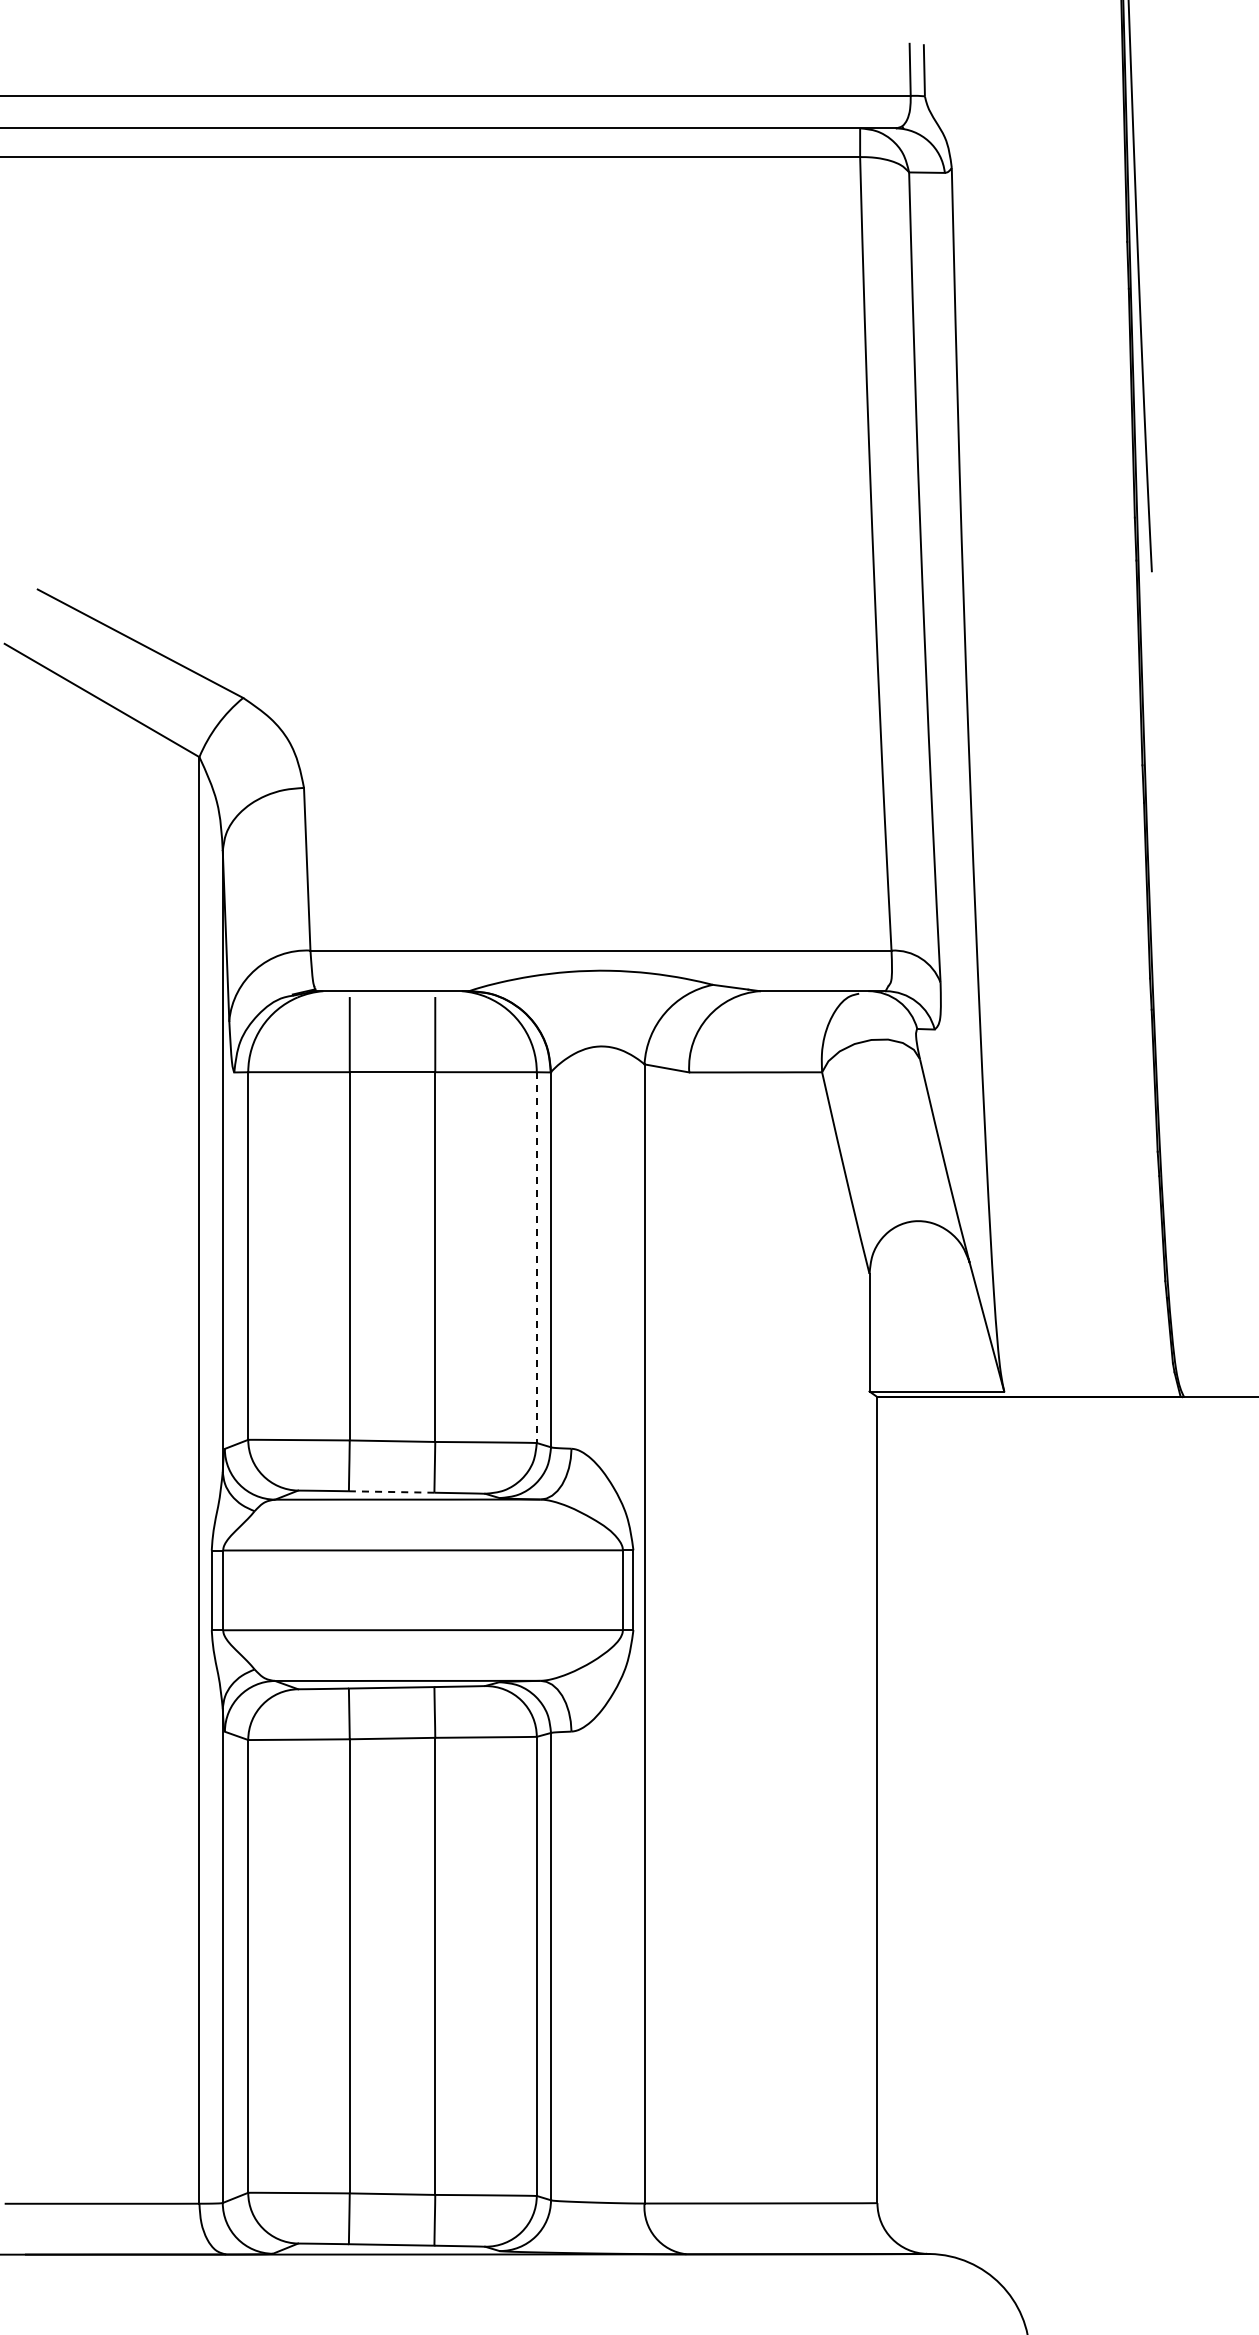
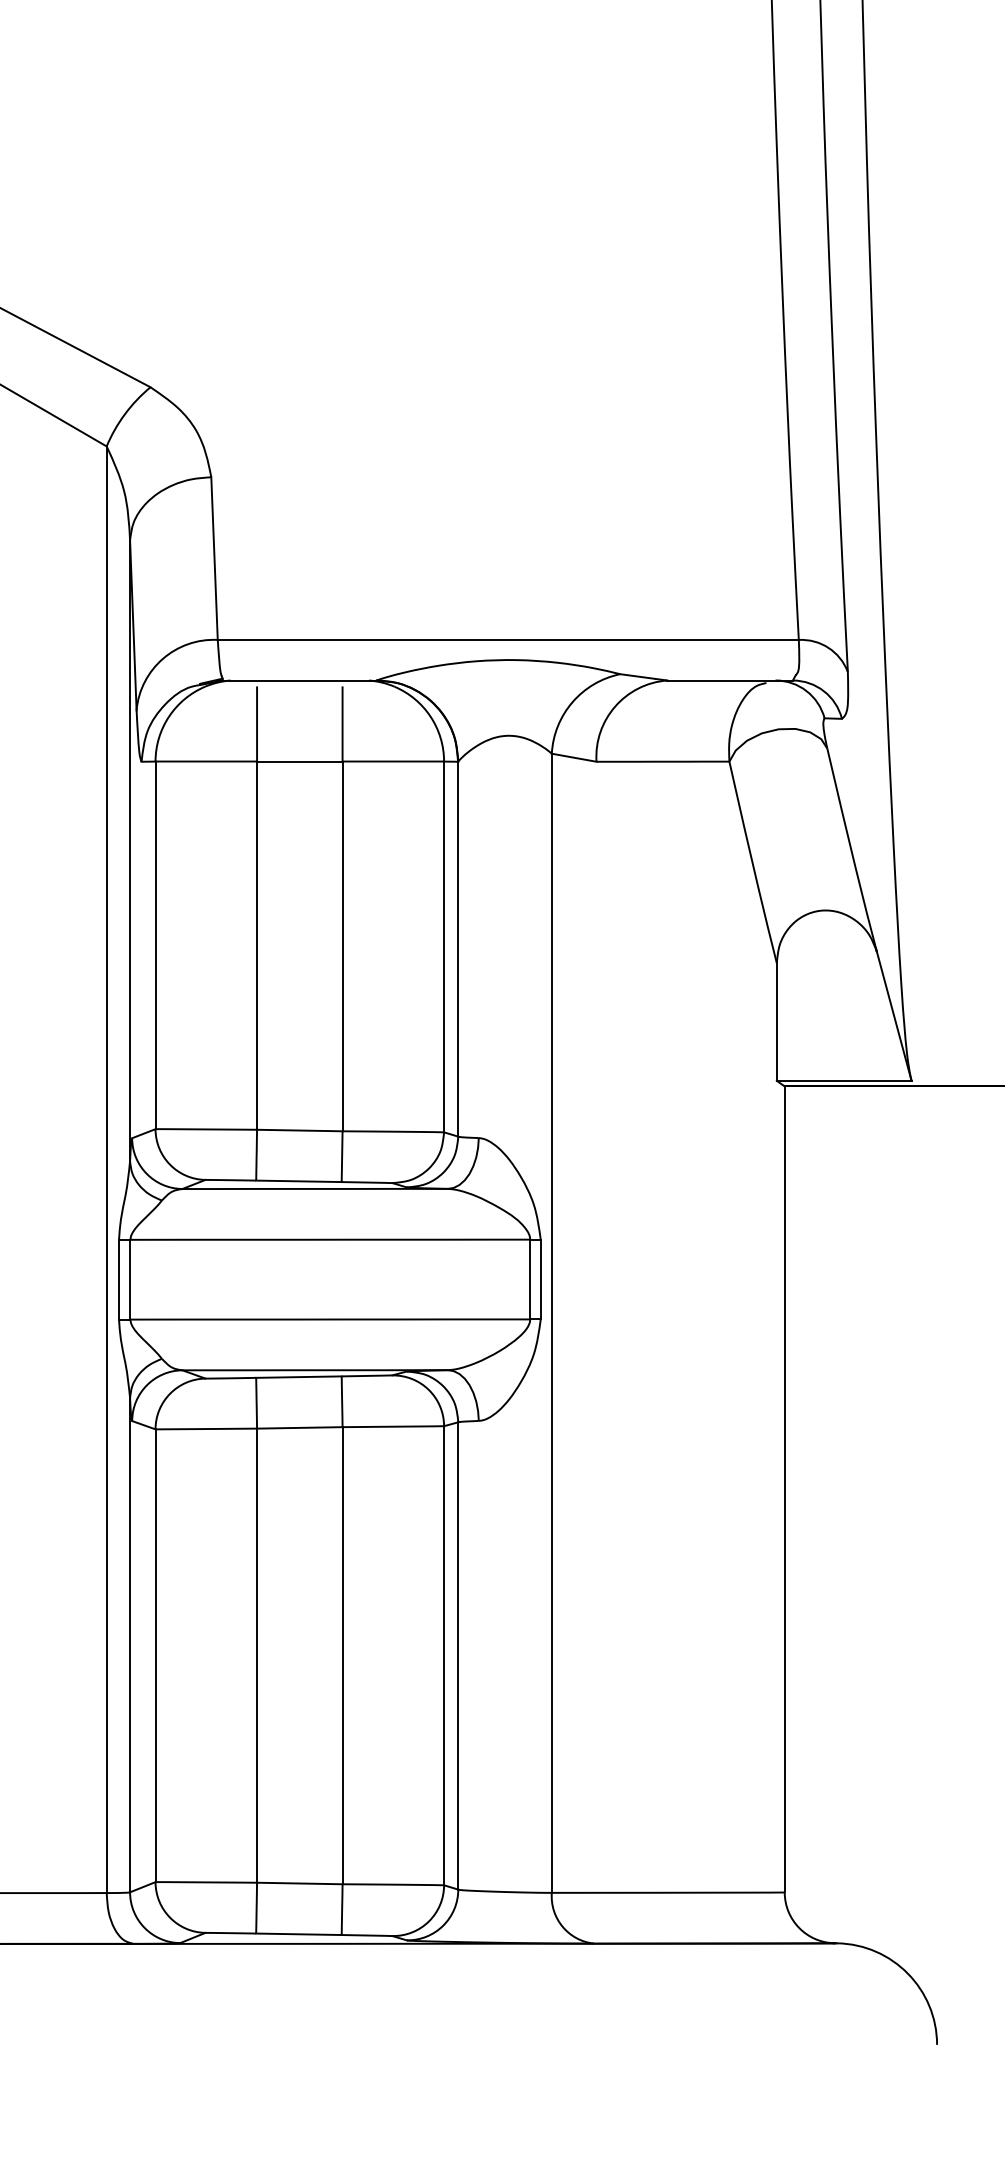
line: (536, 1258) -> (443, 947), dashed -> solid
line: (391, 1492) -> (298, 1181), dashed -> solid

